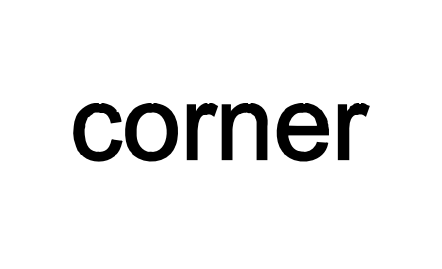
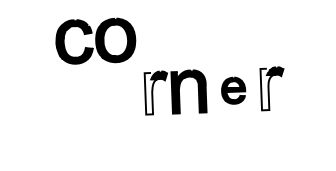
part: (125, 132) -> (95, 41), moved
fill: (197, 132) -> (152, 93), removed
part: (302, 132) -> (233, 90), size x0.6
fill: (348, 132) -> (268, 89), removed

